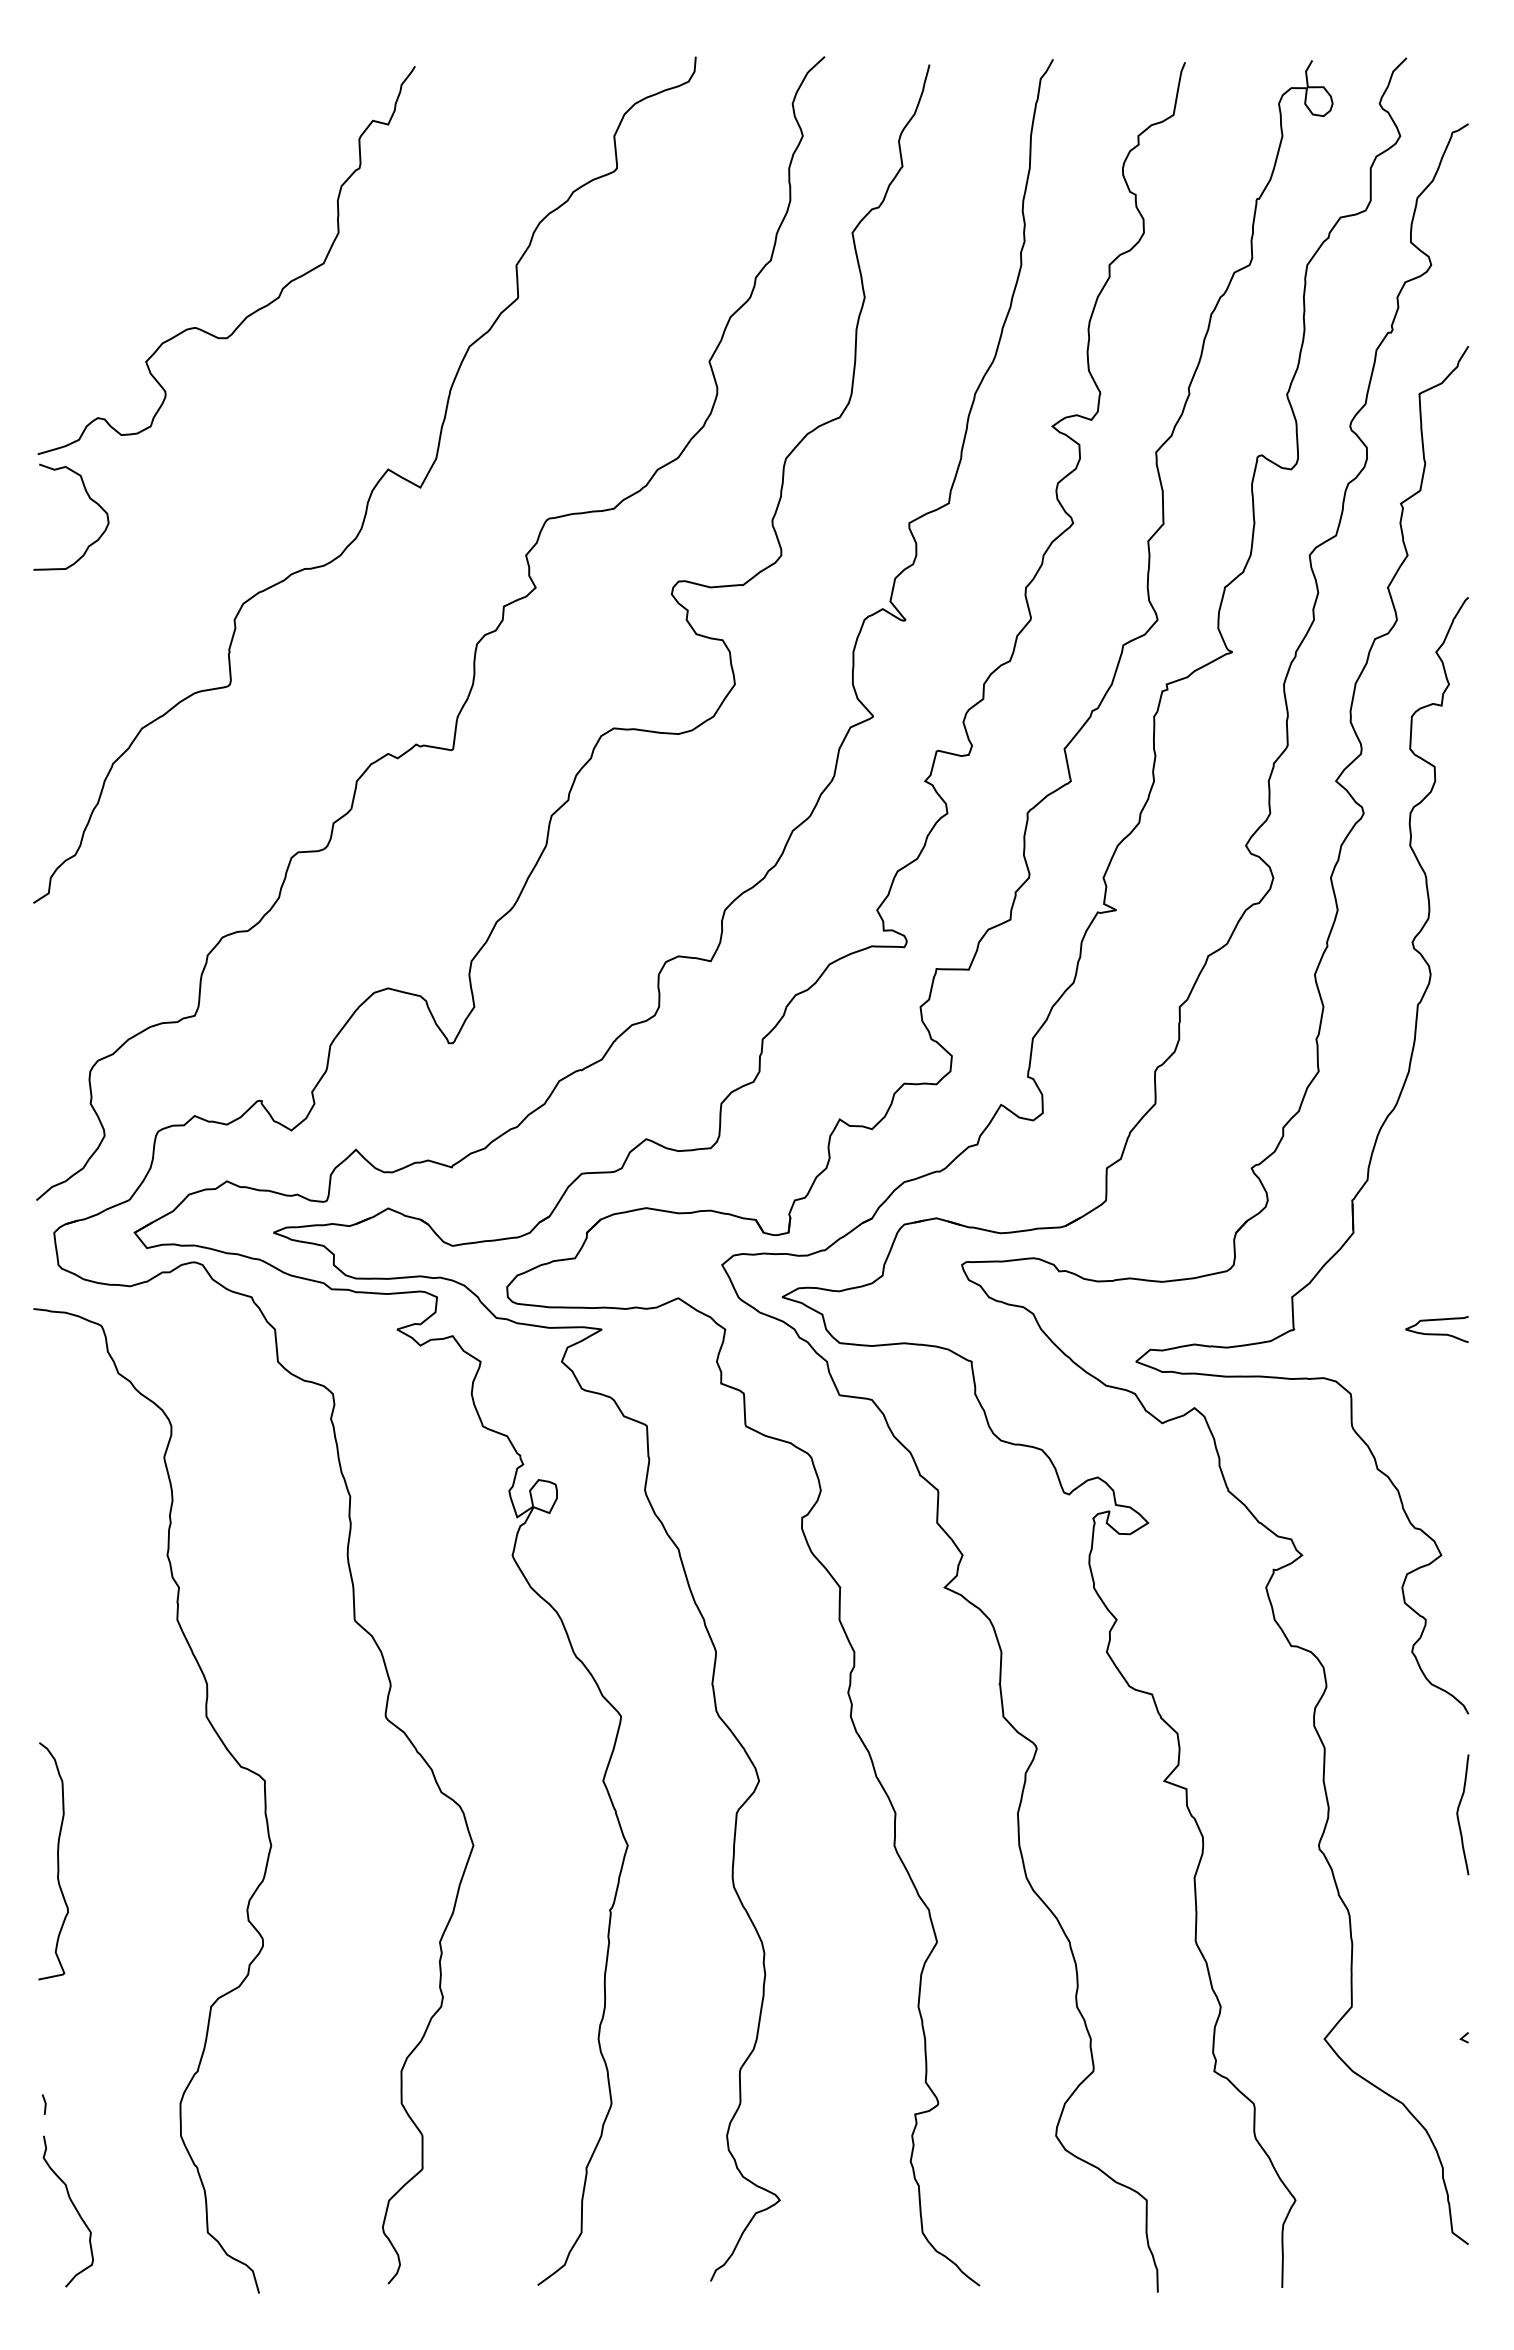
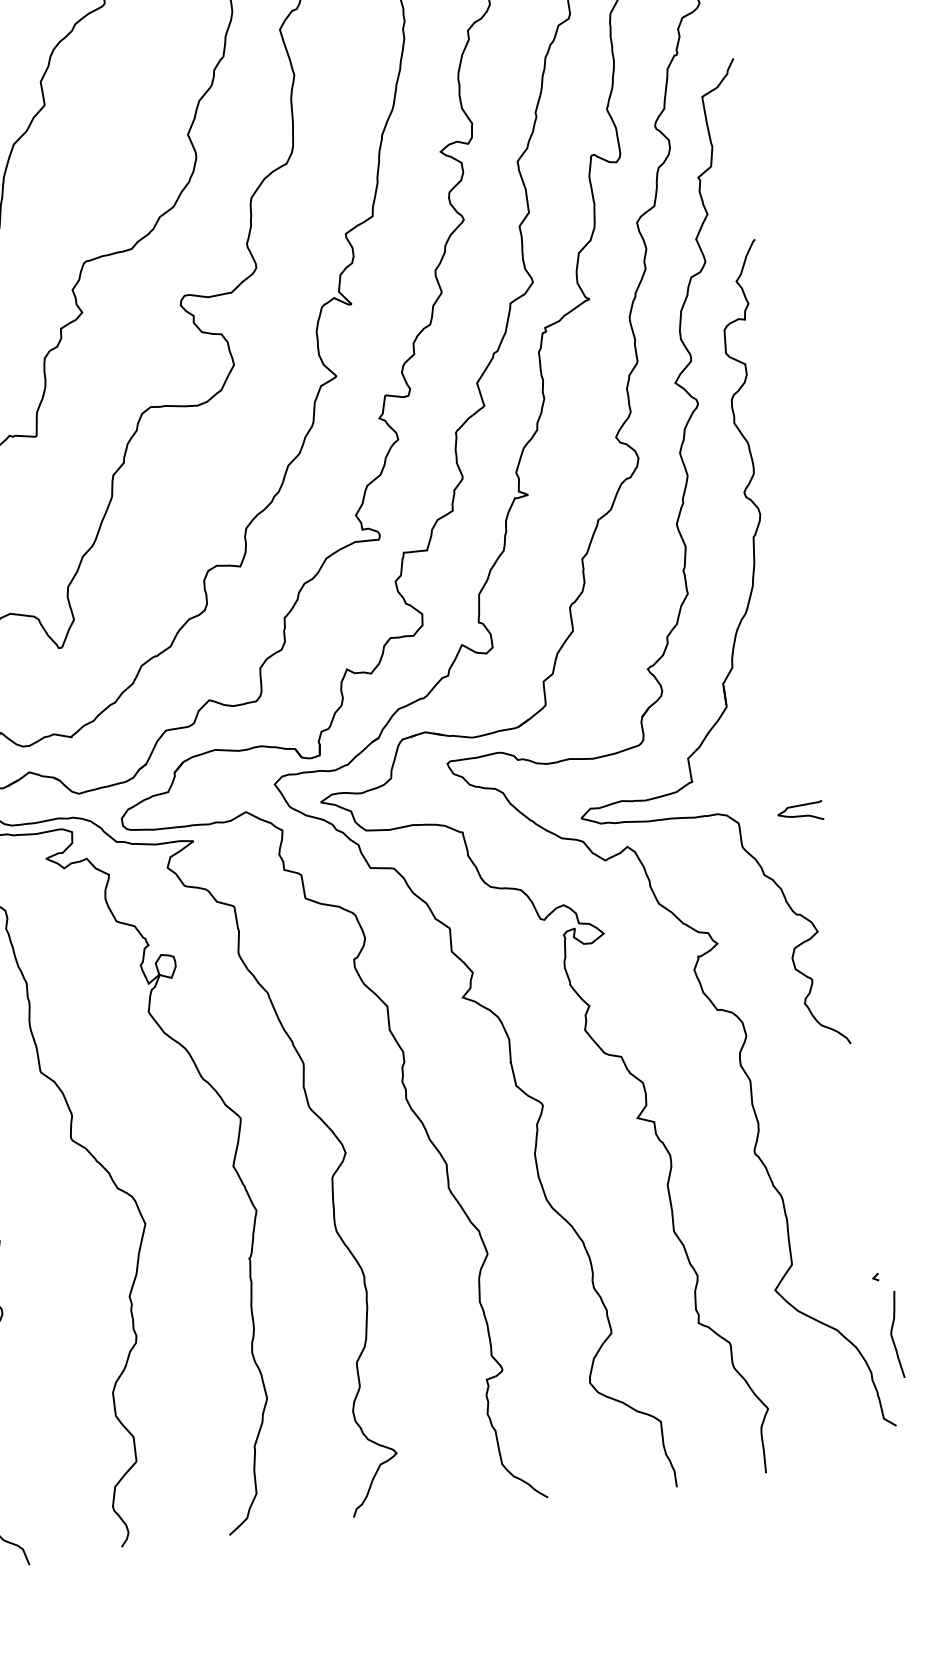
curve: (1436, 1333) -> (800, 815), moved
curve: (1458, 1814) -> (892, 1335), moved

